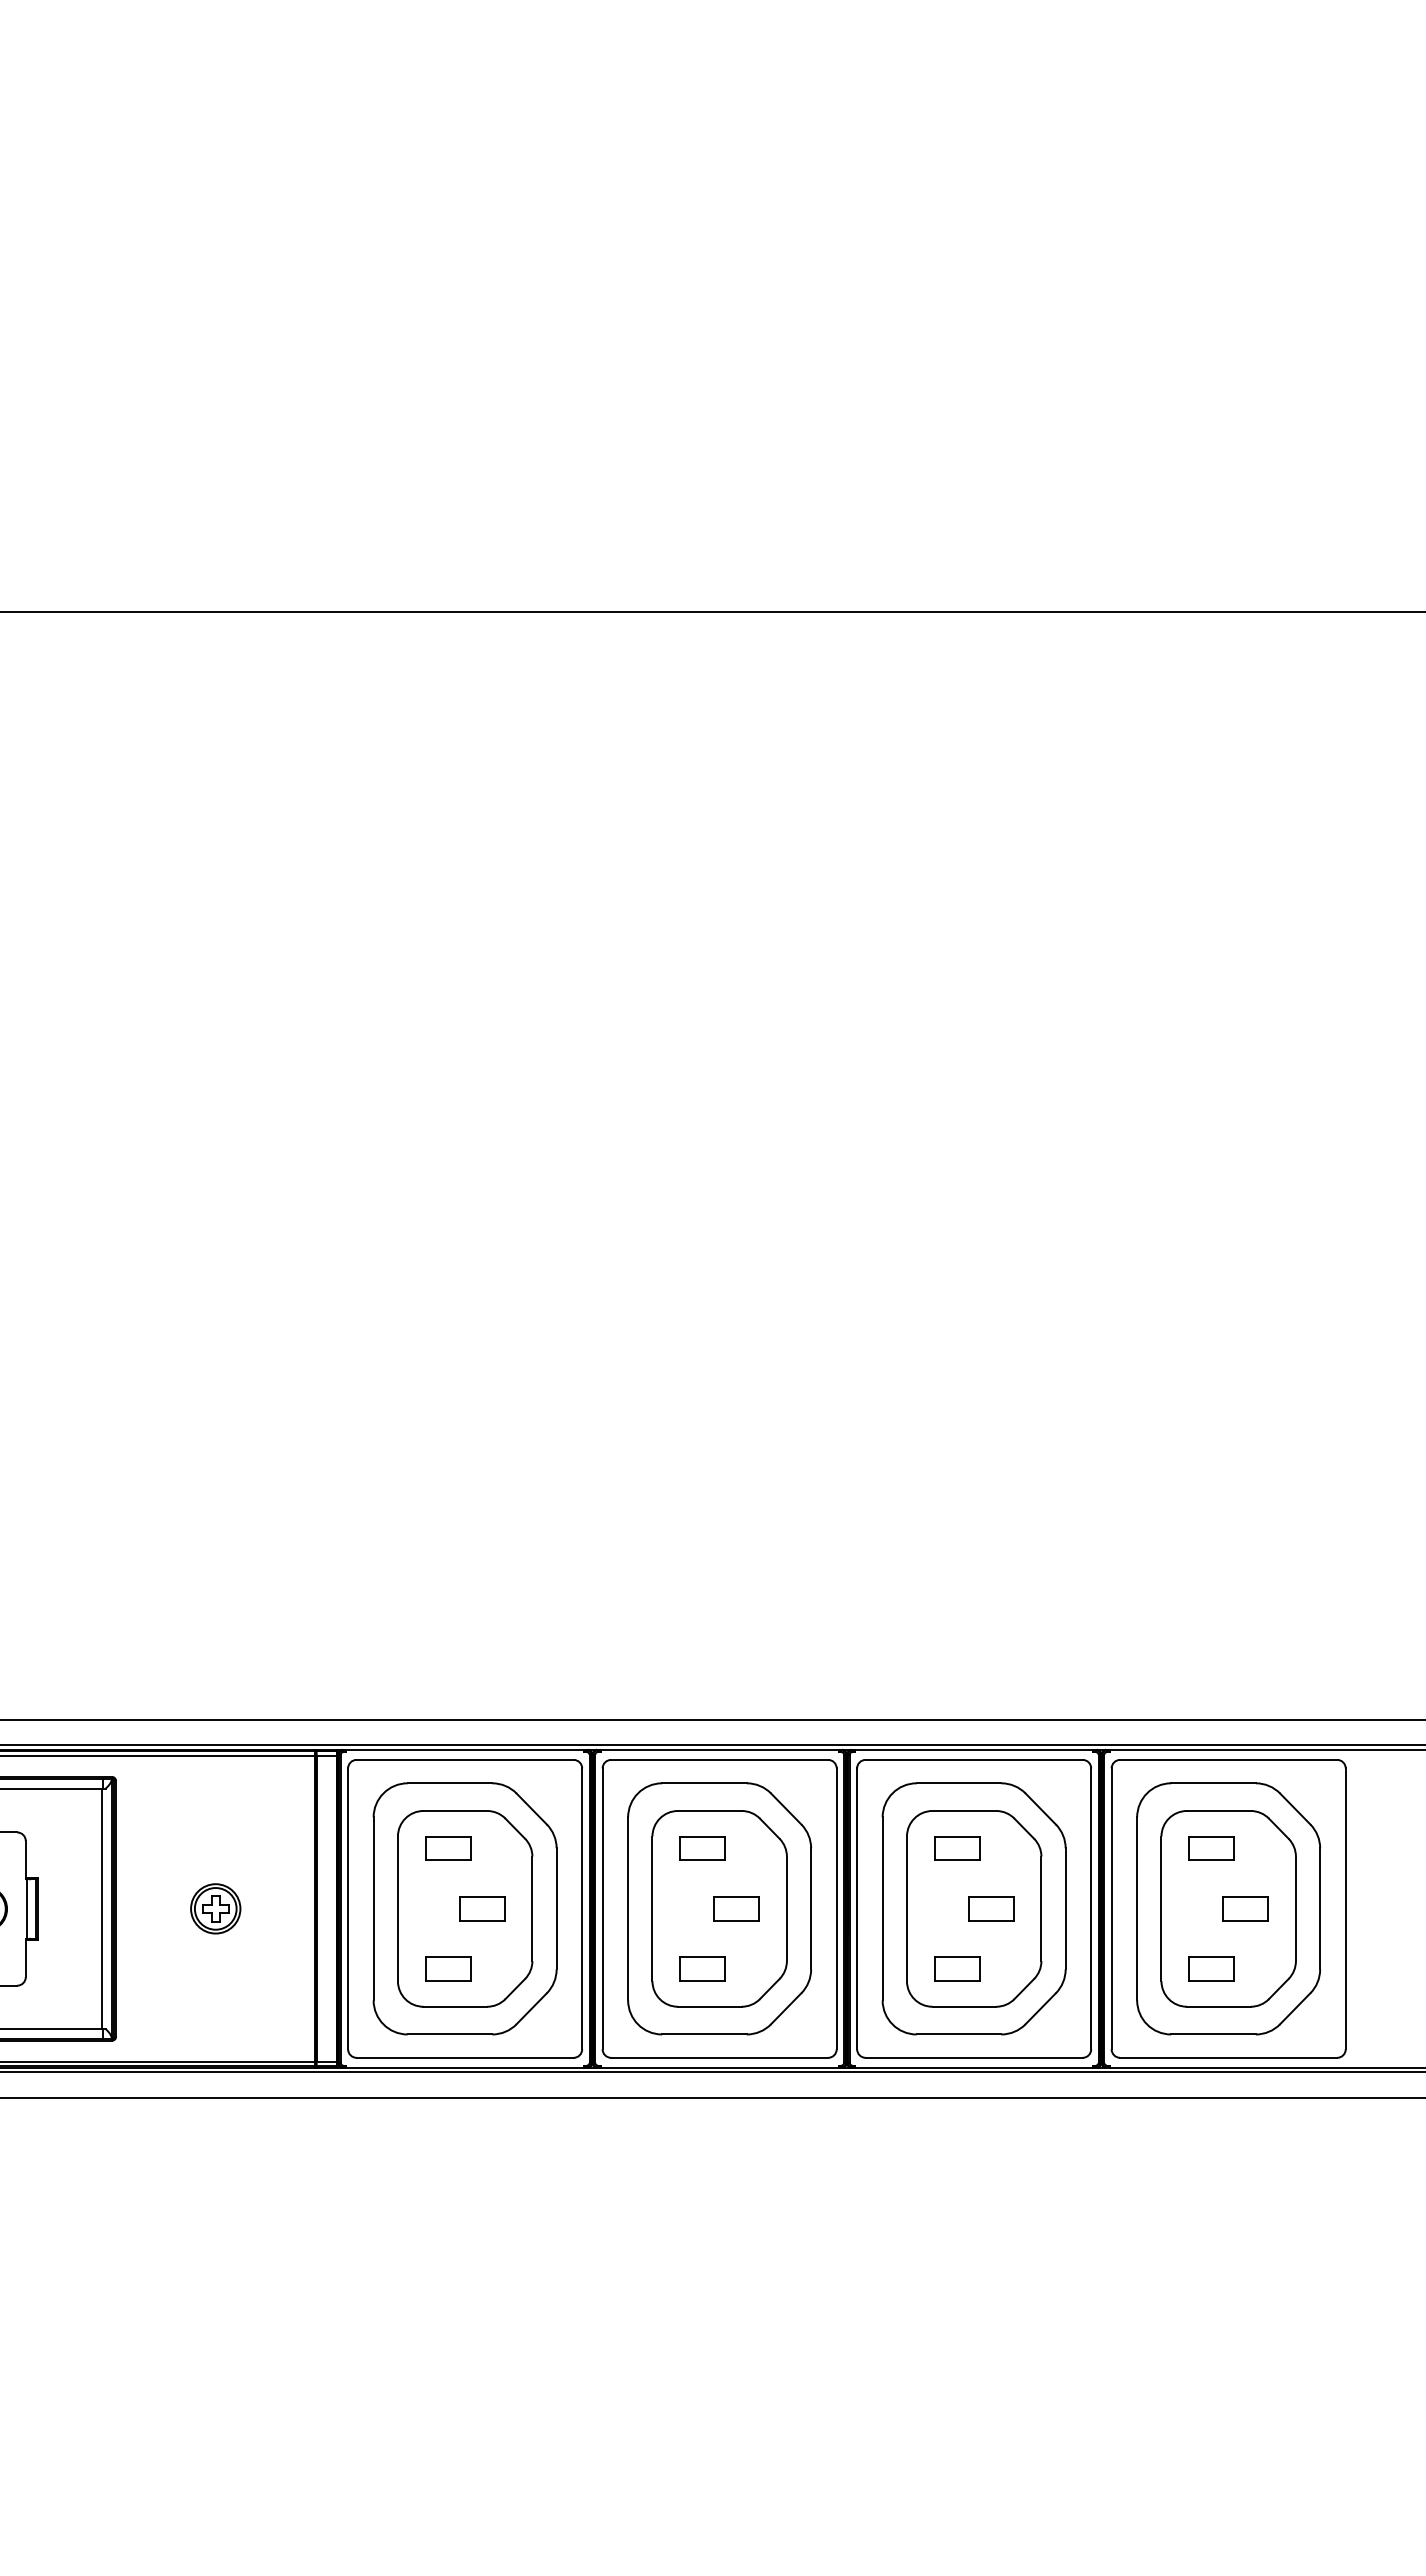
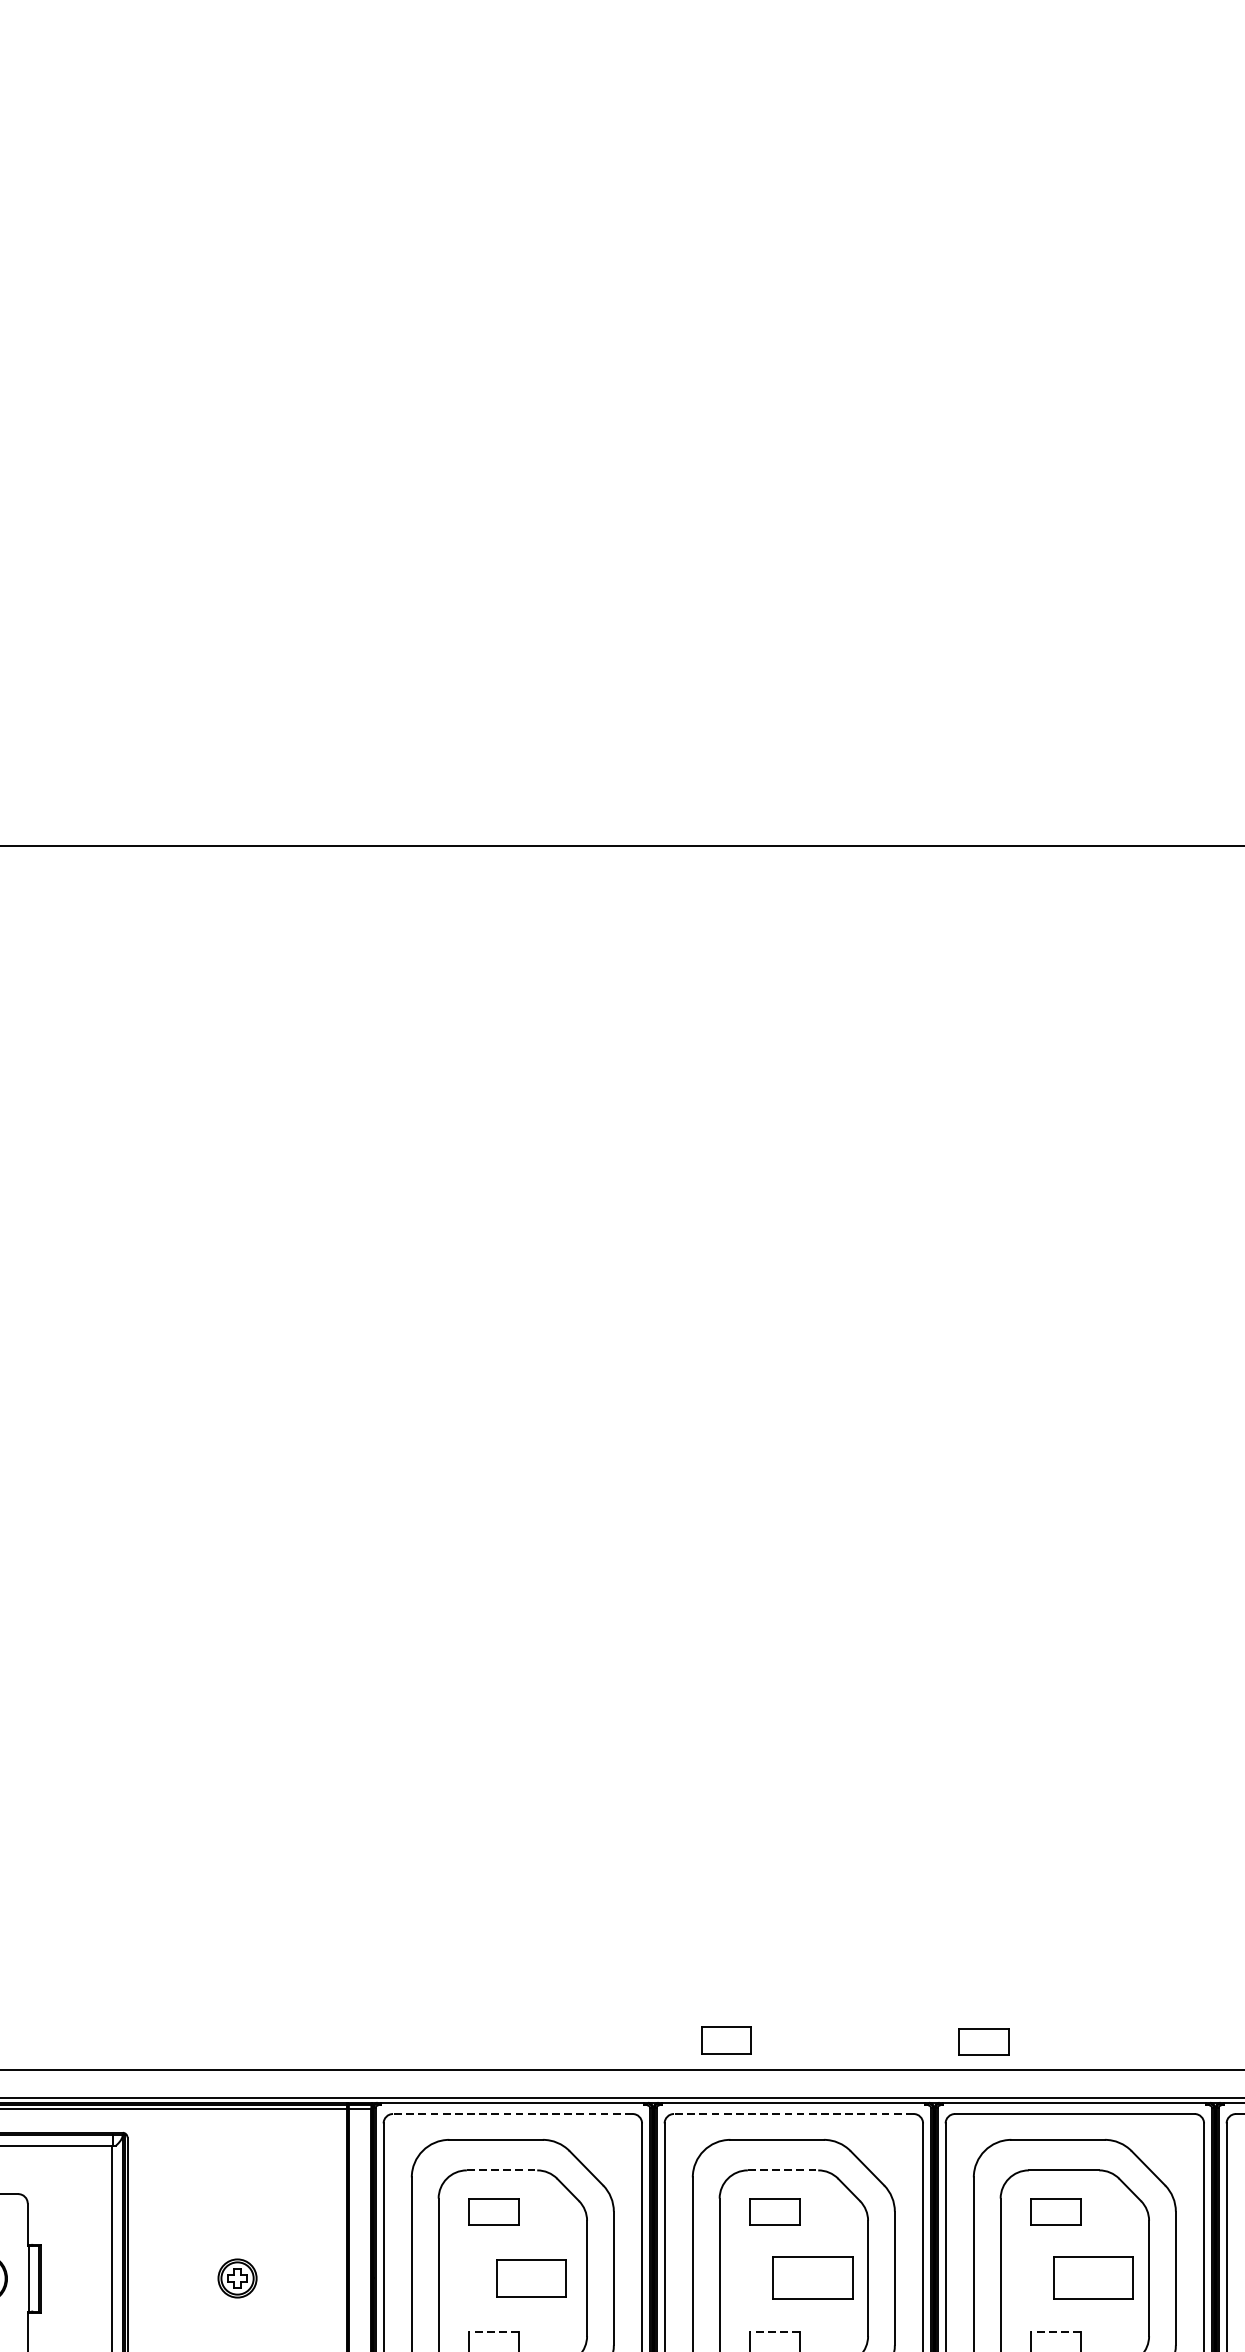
part: (658, 1693) -> (726, 2040), added
part: (892, 1694) -> (984, 2041), added
line: (465, 1759) -> (513, 2113), solid -> dashed
line: (719, 1759) -> (793, 2113), solid -> dashed
line: (455, 1810) -> (502, 2169), solid -> dashed
line: (709, 1810) -> (782, 2169), solid -> dashed
part: (215, 1908) -> (237, 2278), size x0.7
part: (482, 1908) -> (531, 2278), size x1.4
part: (736, 1908) -> (812, 2278), size x1.6
part: (991, 1908) -> (1093, 2278), size x1.6
line: (448, 1957) -> (494, 2332), solid -> dashed
line: (702, 1957) -> (774, 2332), solid -> dashed
line: (957, 1957) -> (1056, 2332), solid -> dashed

